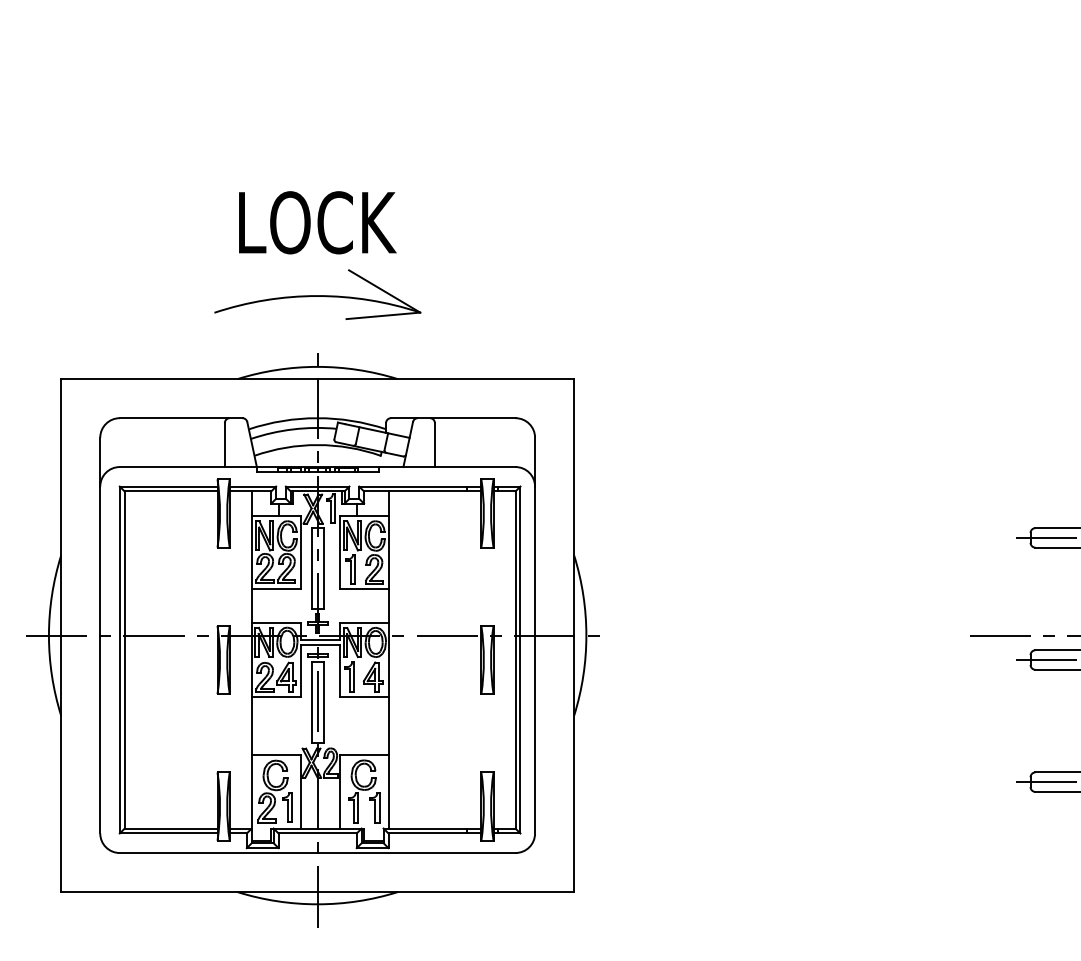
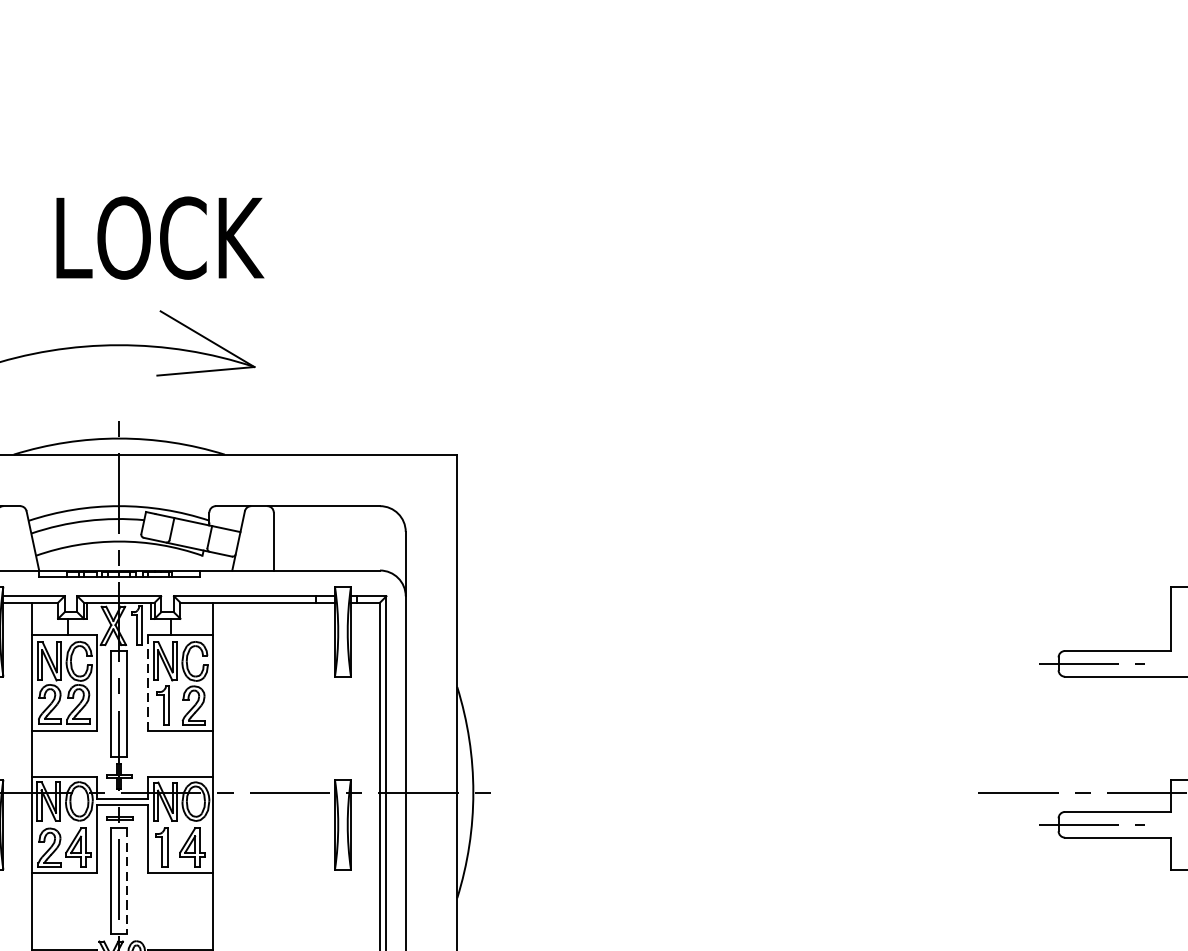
text: (317, 222) -> (159, 237), moved
line: (339, 552) -> (148, 683), solid -> dashed
line: (323, 703) -> (126, 882), solid -> dashed

